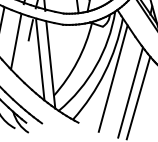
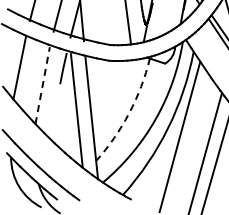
line: (16, 42) -> (42, 85), solid -> dashed
arc: (77, 62) -> (129, 113), solid -> dashed

